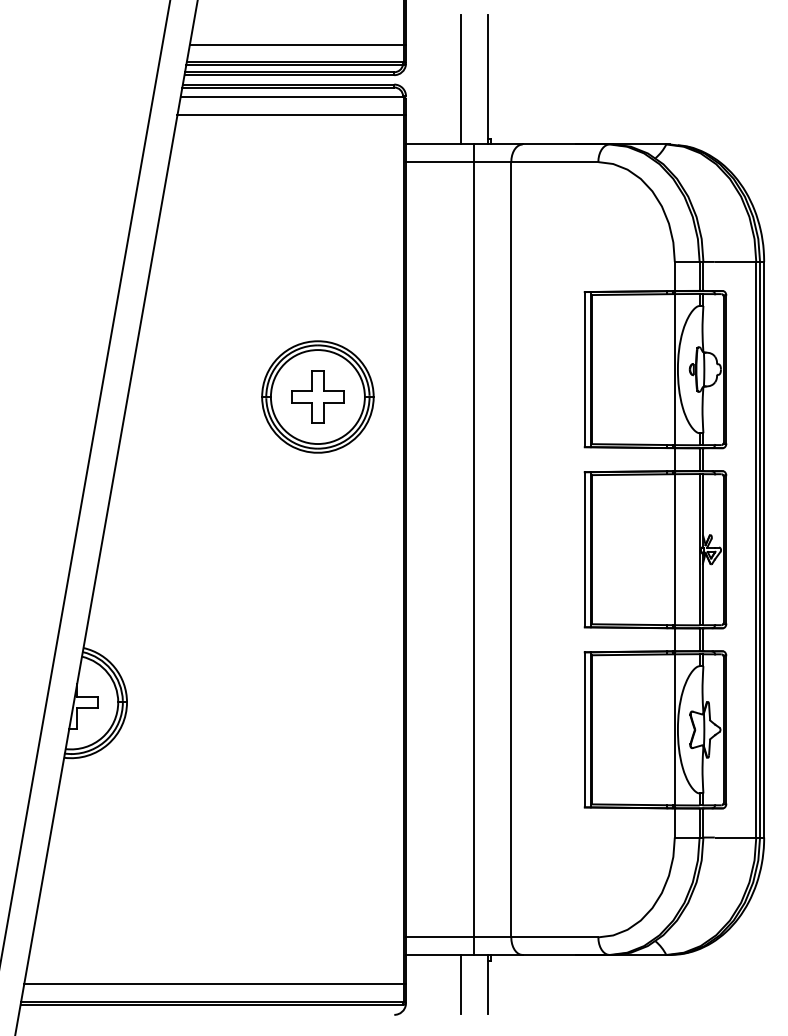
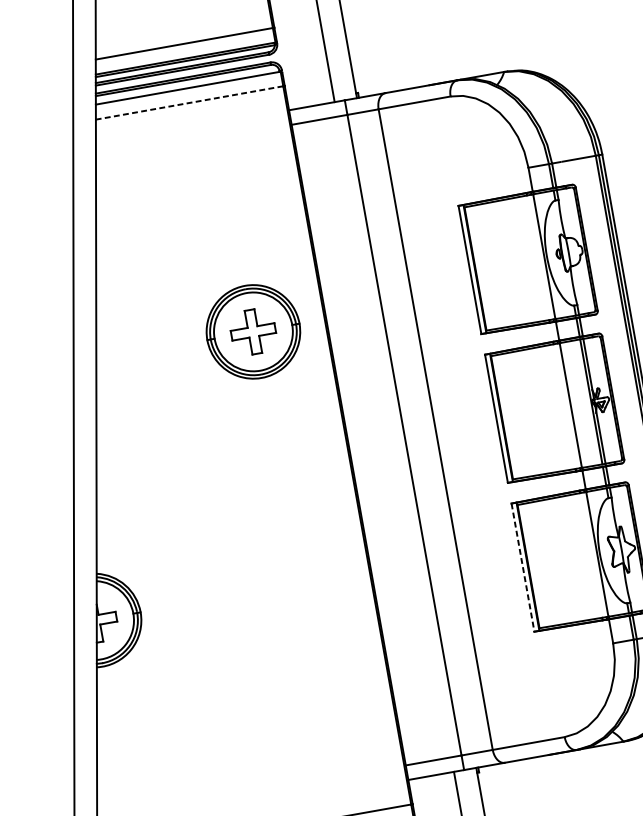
line: (290, 115) -> (189, 103), solid -> dashed
line: (584, 729) -> (522, 567), solid -> dashed

